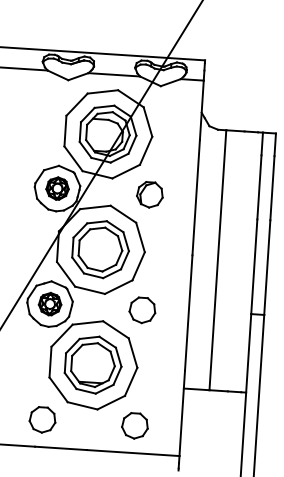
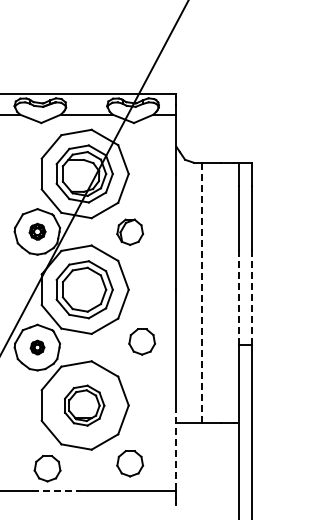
part: (57, 188) -> (37, 231), size x0.7
line: (218, 260) -> (202, 293), solid -> dashed
line: (253, 266) -> (238, 296), solid -> dashed
line: (266, 267) -> (251, 297), solid -> dashed
part: (50, 303) -> (37, 347), size x0.6
part: (142, 309) -> (142, 341), moved
part: (93, 364) -> (84, 405), size x0.7
line: (182, 413) -> (176, 448), solid -> dashed
part: (42, 419) -> (47, 468), moved
line: (61, 448) -> (58, 490), solid -> dashed

